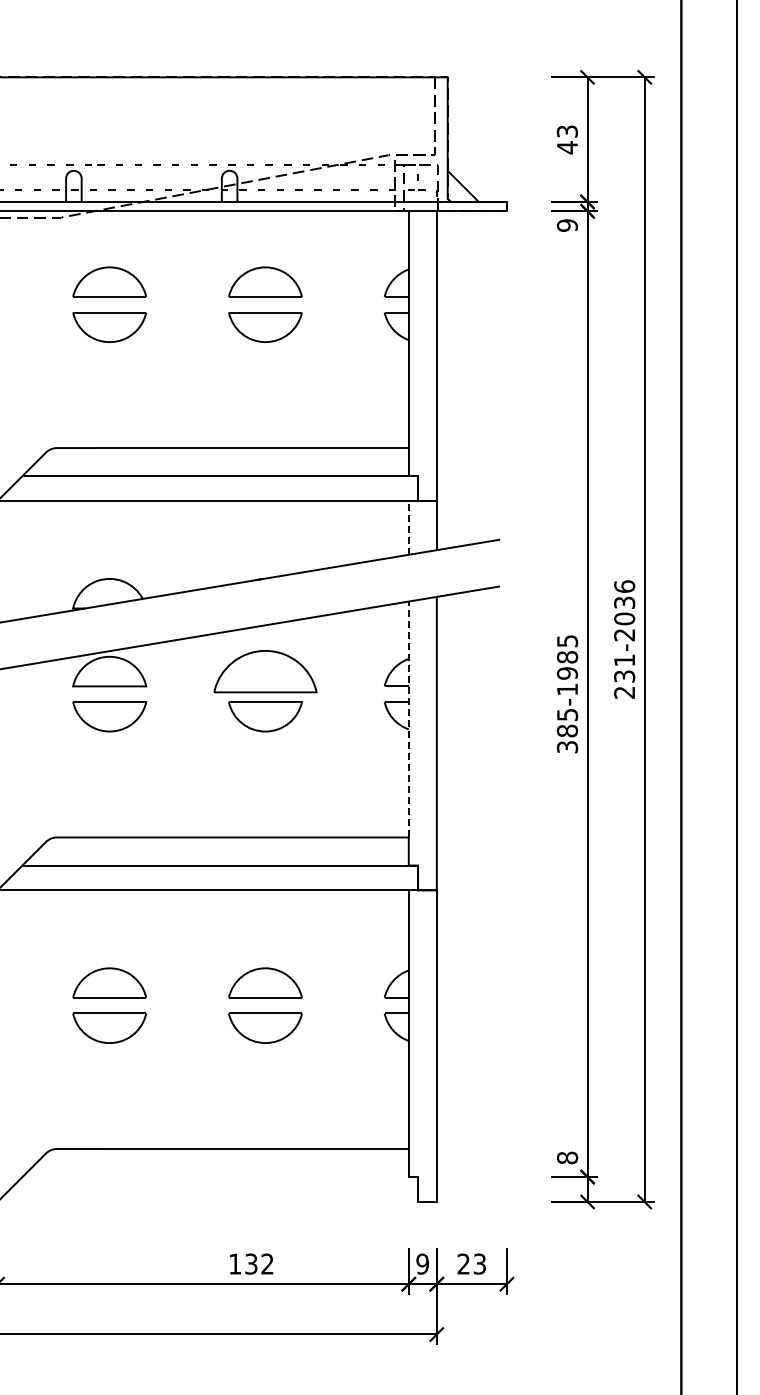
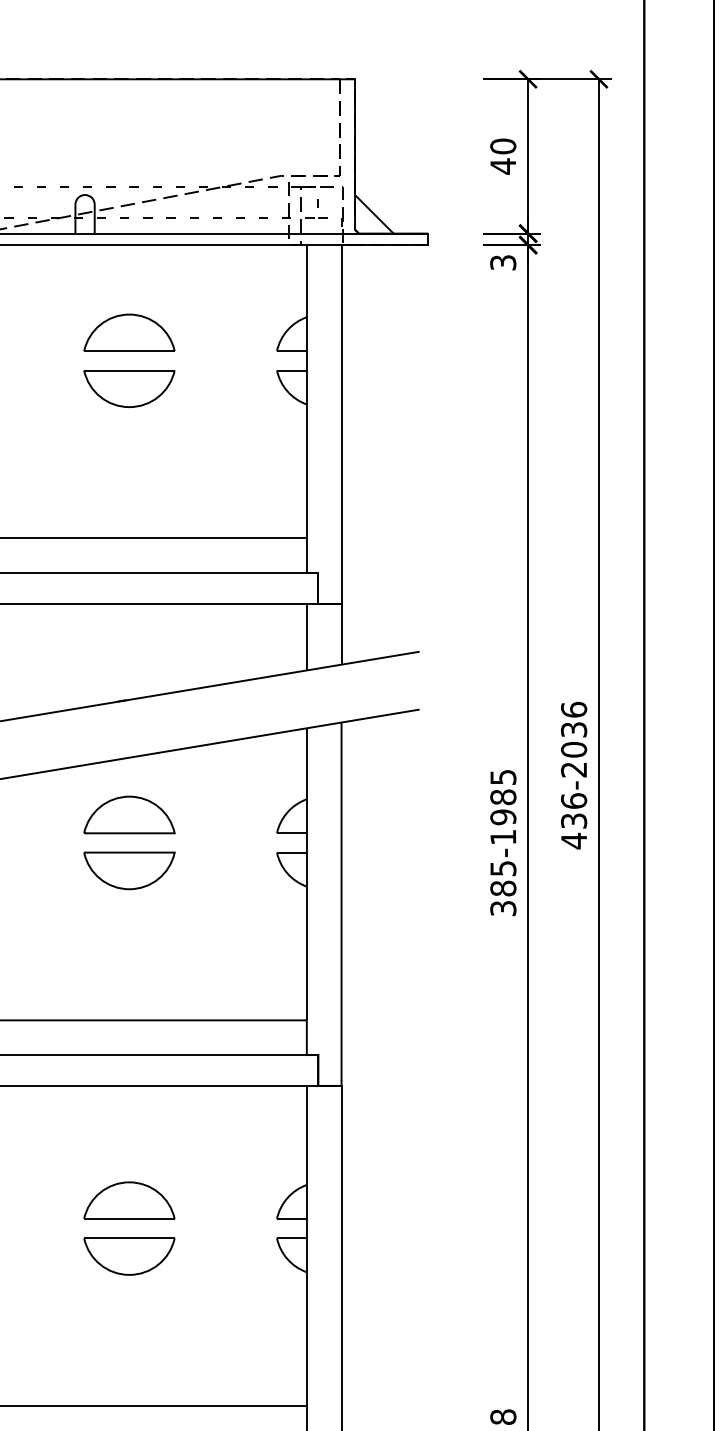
text: (567, 131) -> (503, 146), 43 -> 40
text: (567, 225) -> (503, 262), 9 -> 3
line: (408, 527) -> (306, 636), dashed -> solid
part: (265, 671) -> (129, 814), size x0.71
text: (624, 676) -> (573, 821), 231-2036 -> 436-2036
line: (408, 719) -> (306, 874), dashed -> solid

